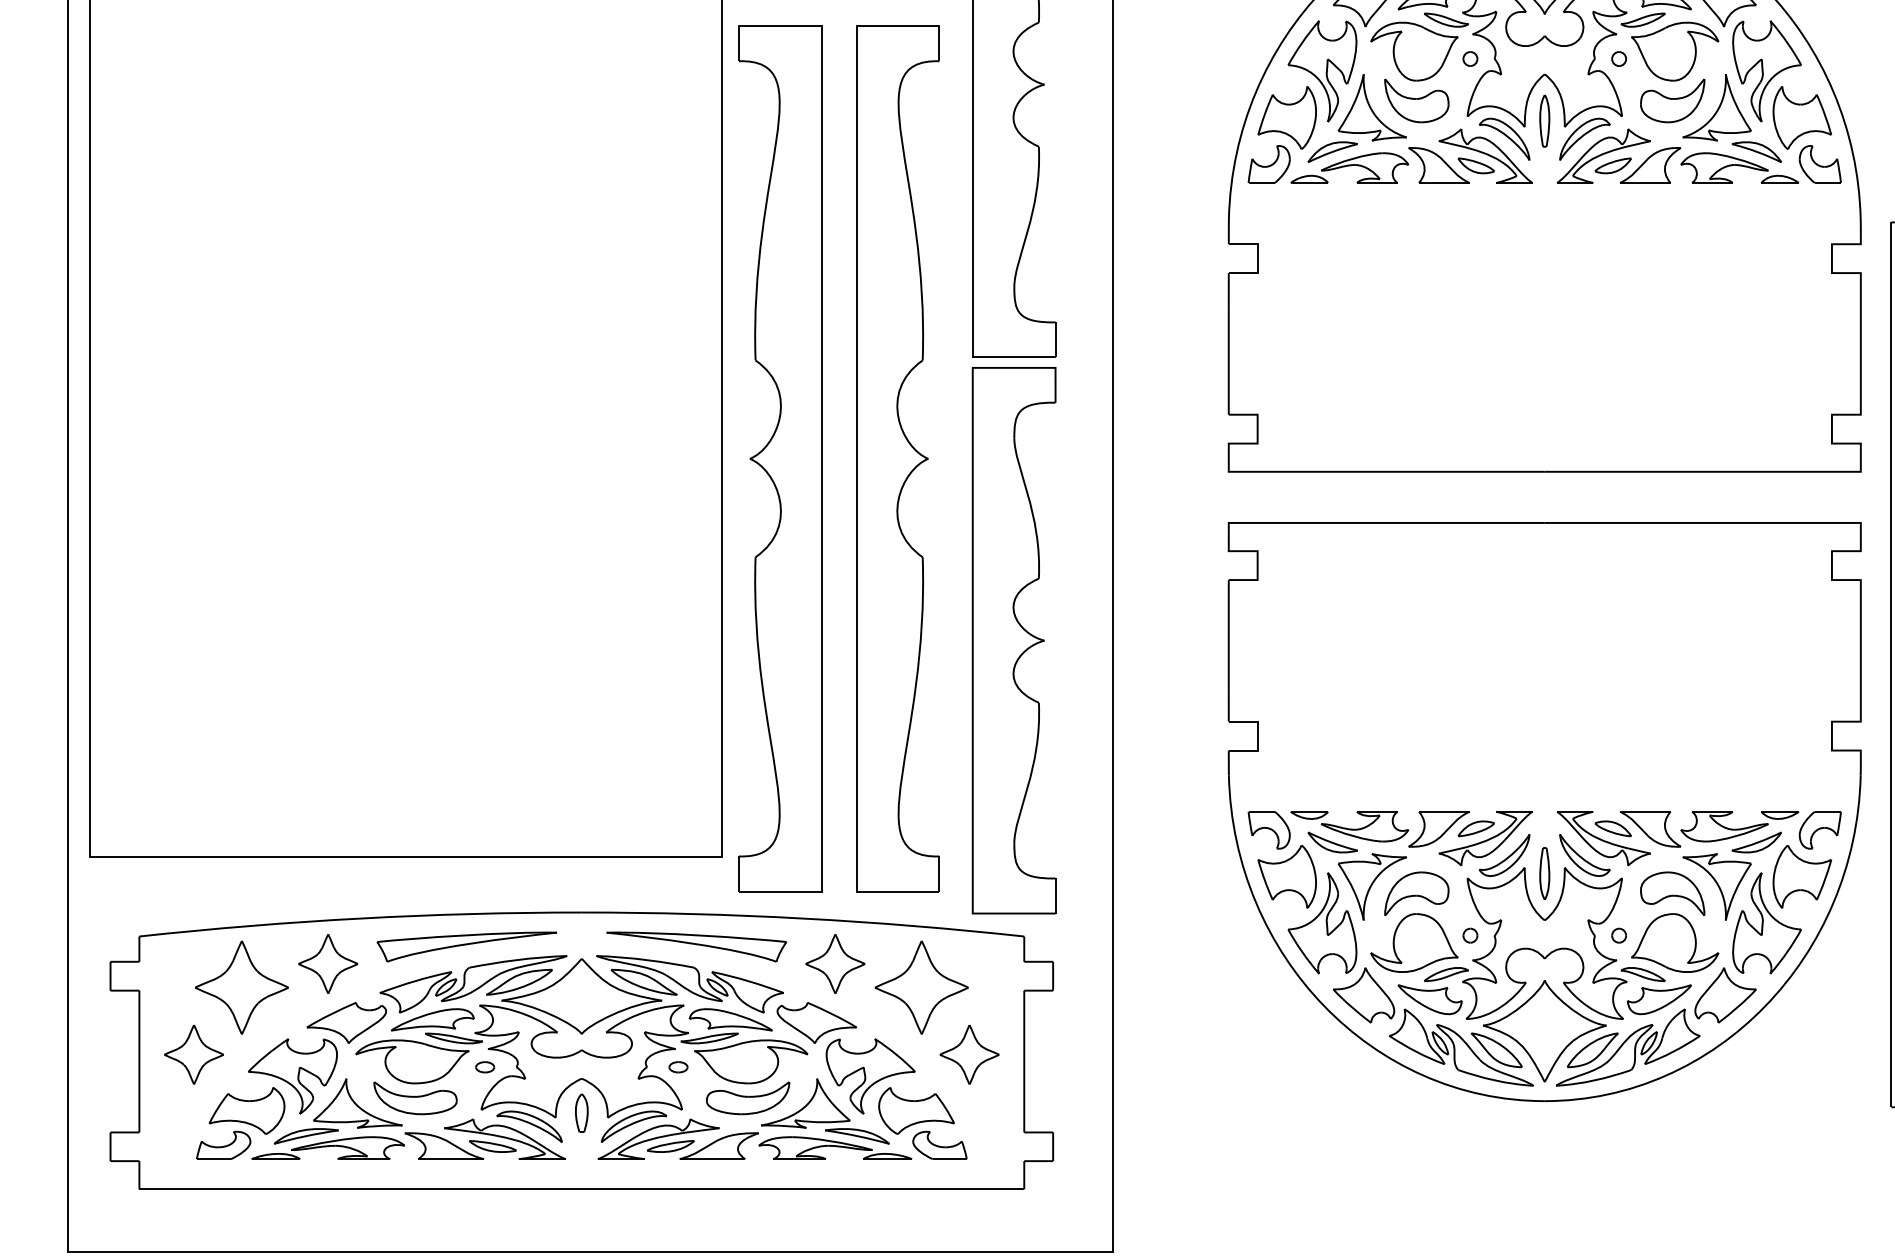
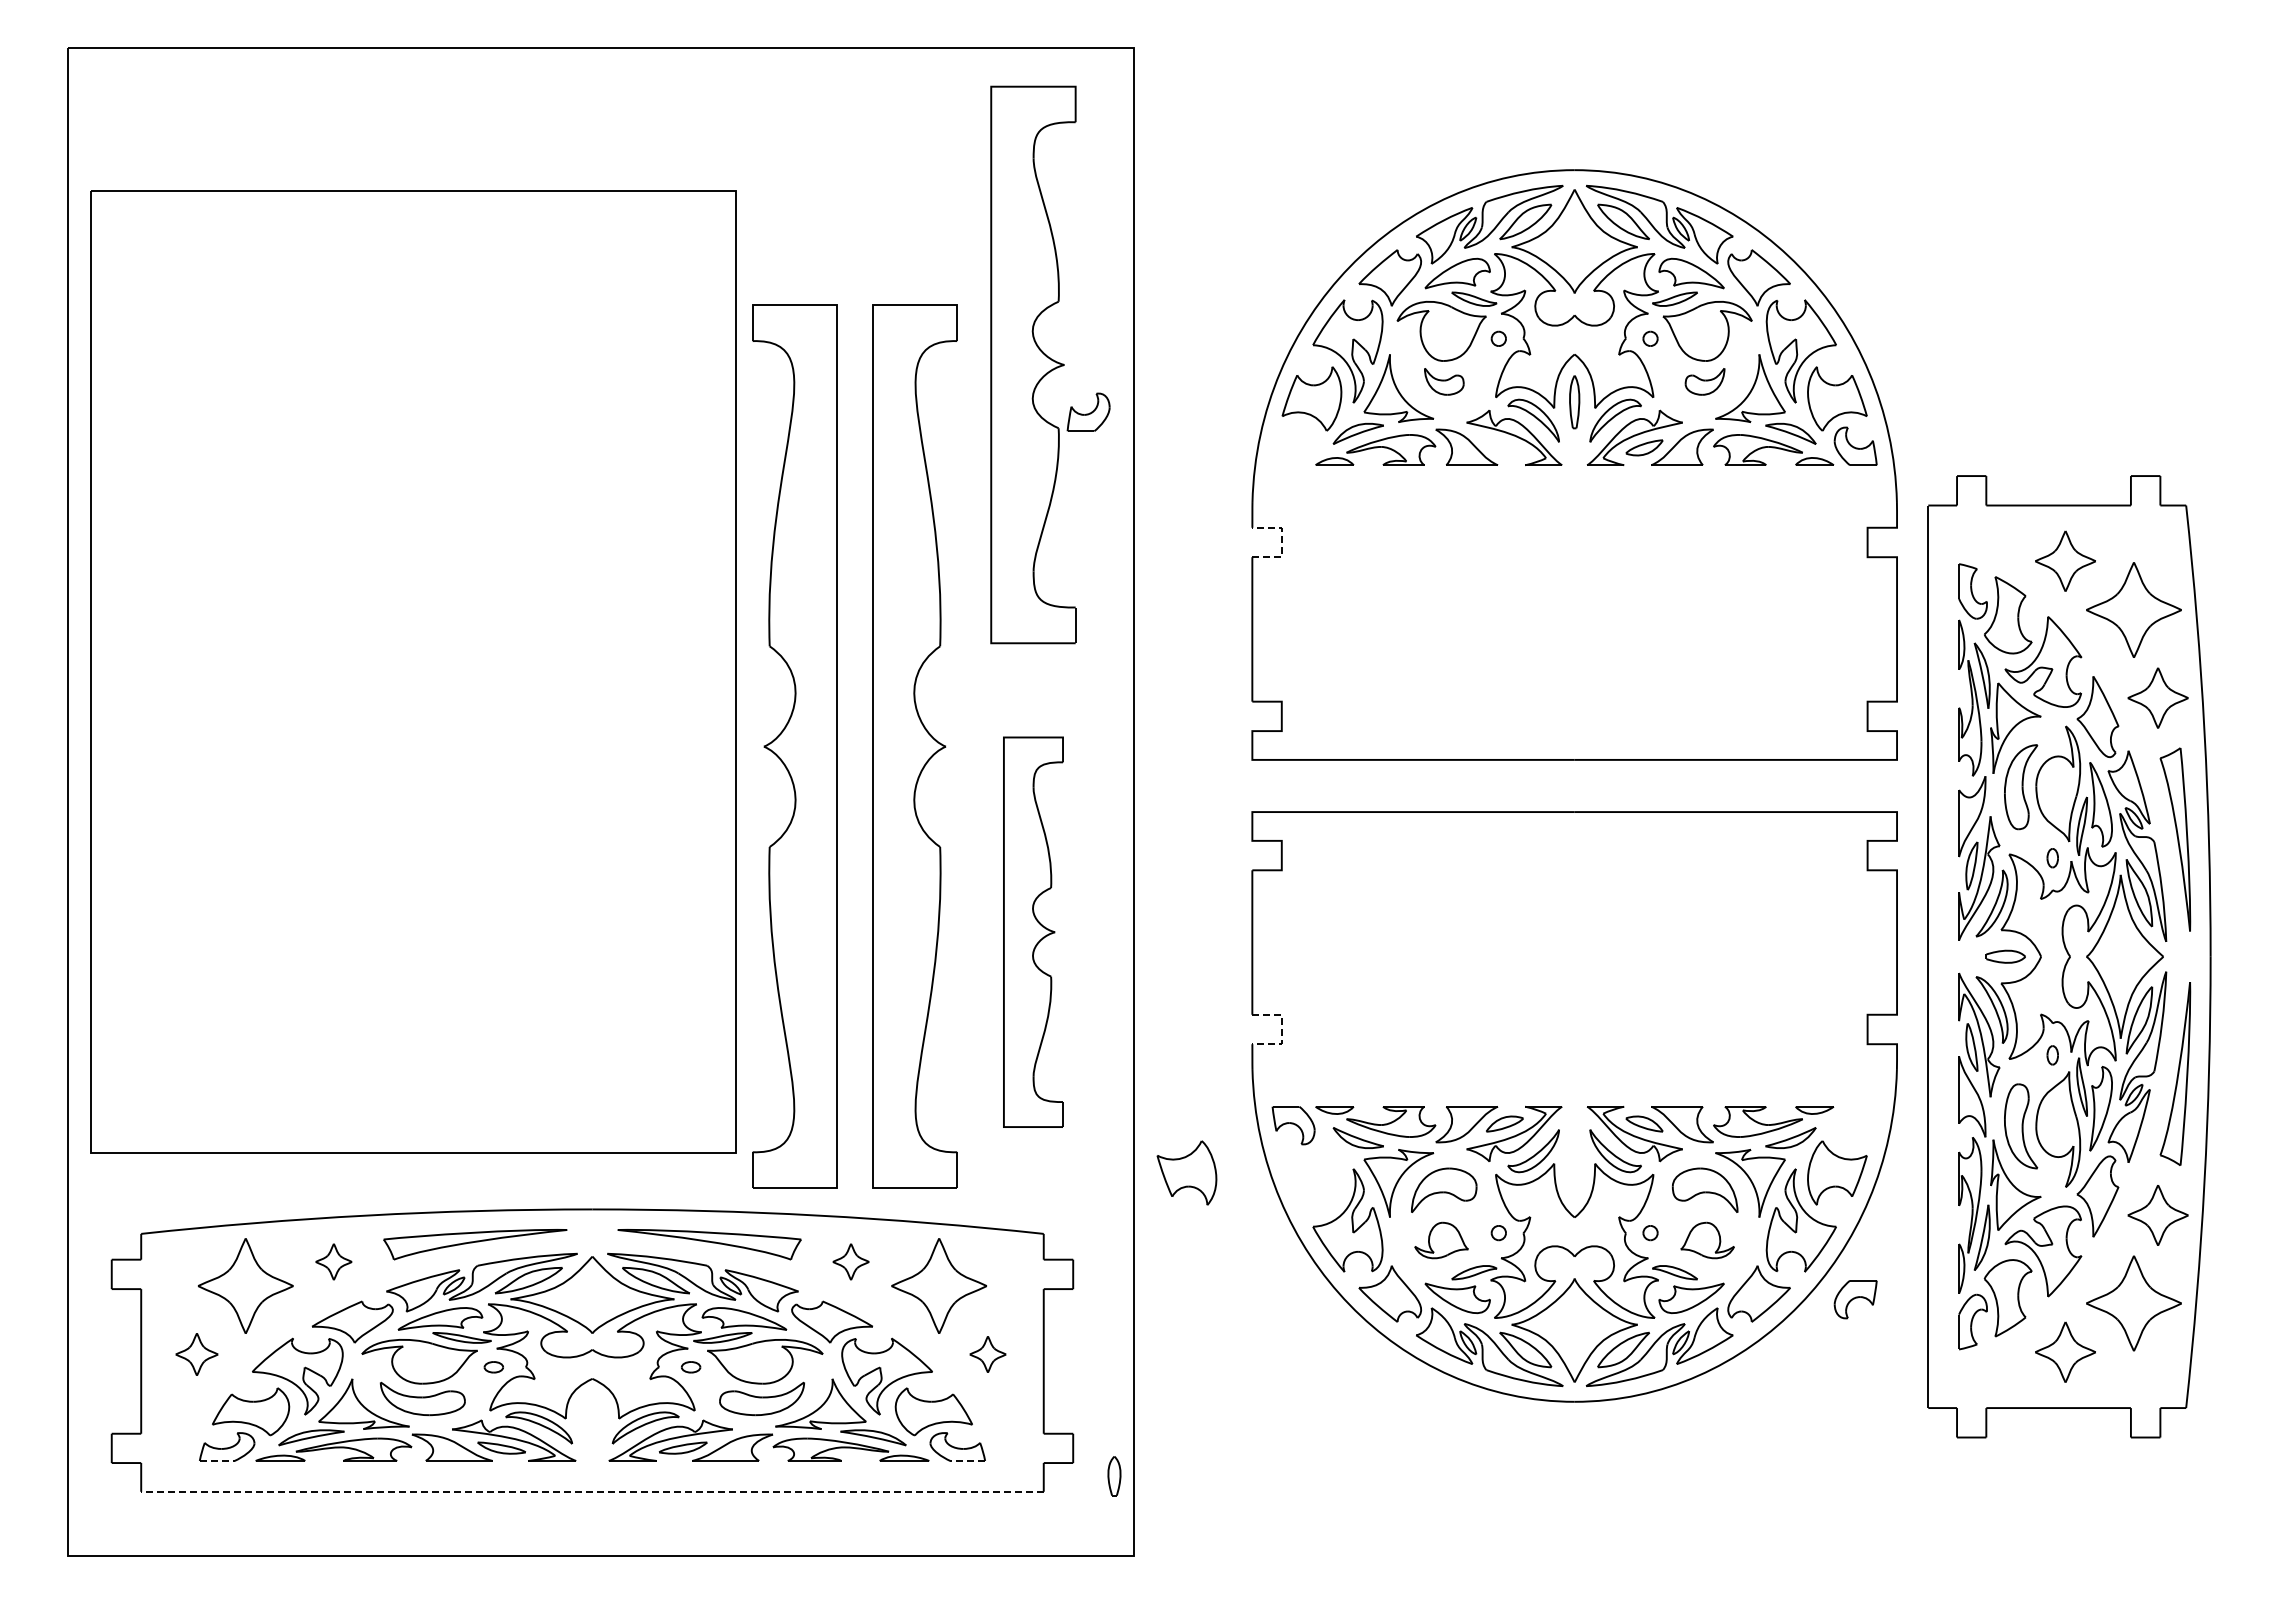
part: (1417, 100) -> (1444, 381), size x0.6
part: (1672, 100) -> (1704, 381), size x0.6
part: (1269, 163) -> (1088, 411), moved
part: (1475, 165) -> (1504, 447), removed
line: (1257, 258) -> (1281, 542), solid -> dashed
part: (1014, 641) -> (1033, 932), size x0.7
line: (1257, 736) -> (1281, 1029), solid -> dashed
part: (1820, 830) -> (1855, 1299), moved
part: (1544, 873) -> (1574, 1169), removed
part: (1286, 876) -> (1186, 1172), moved
part: (1414, 942) -> (1441, 1240), size x0.6
part: (1674, 942) -> (1707, 1240), size x0.6
part: (327, 963) -> (333, 1261), size x0.6
part: (834, 963) -> (850, 1261), size x0.6
part: (193, 1054) -> (196, 1354), size x0.7
part: (969, 1054) -> (987, 1354), size x0.6
part: (581, 1113) -> (1114, 1476), moved
line: (214, 1159) -> (217, 1461), solid -> dashed
line: (949, 1159) -> (967, 1461), solid -> dashed
line: (581, 1189) -> (592, 1491), solid -> dashed

